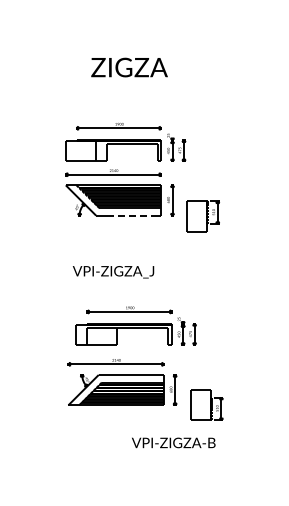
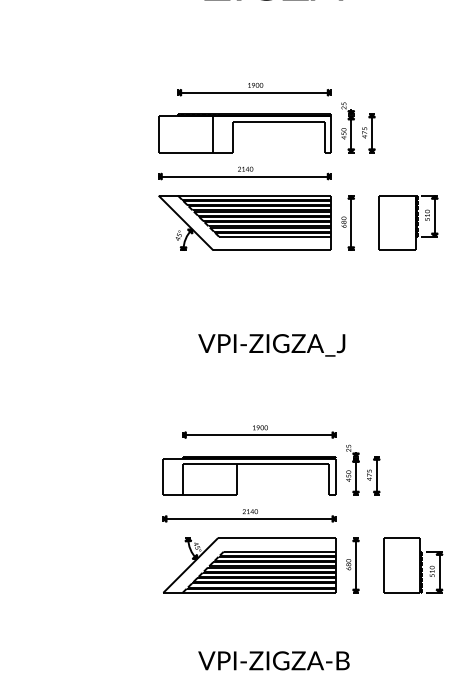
line: (131, 215) -> (277, 250), dashed -> solid
part: (202, 216) -> (407, 223), moved
part: (113, 272) -> (271, 345), moved
part: (135, 325) -> (269, 459), moved
part: (206, 404) -> (412, 564), moved
part: (173, 442) -> (273, 660), moved

